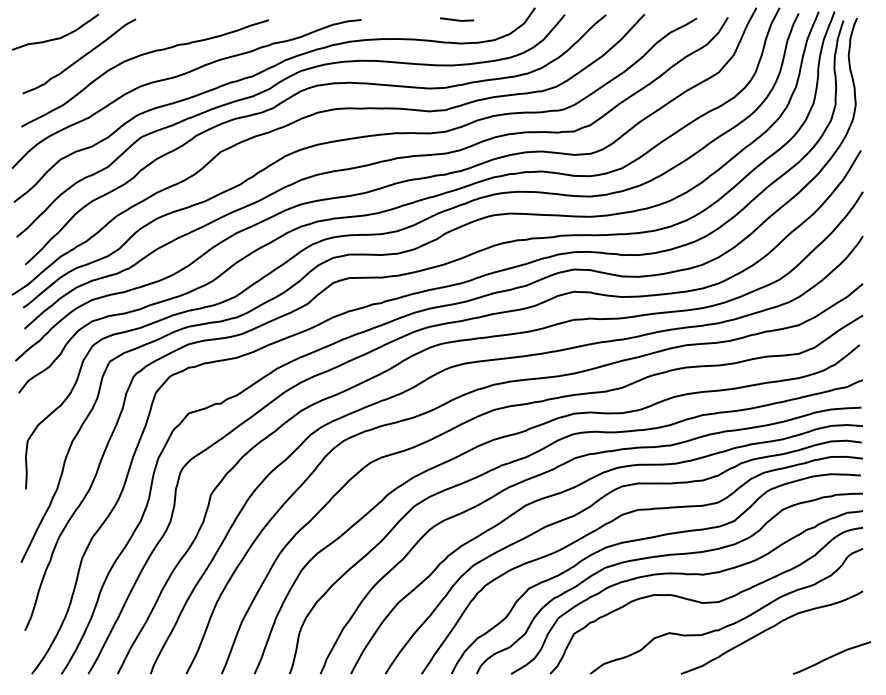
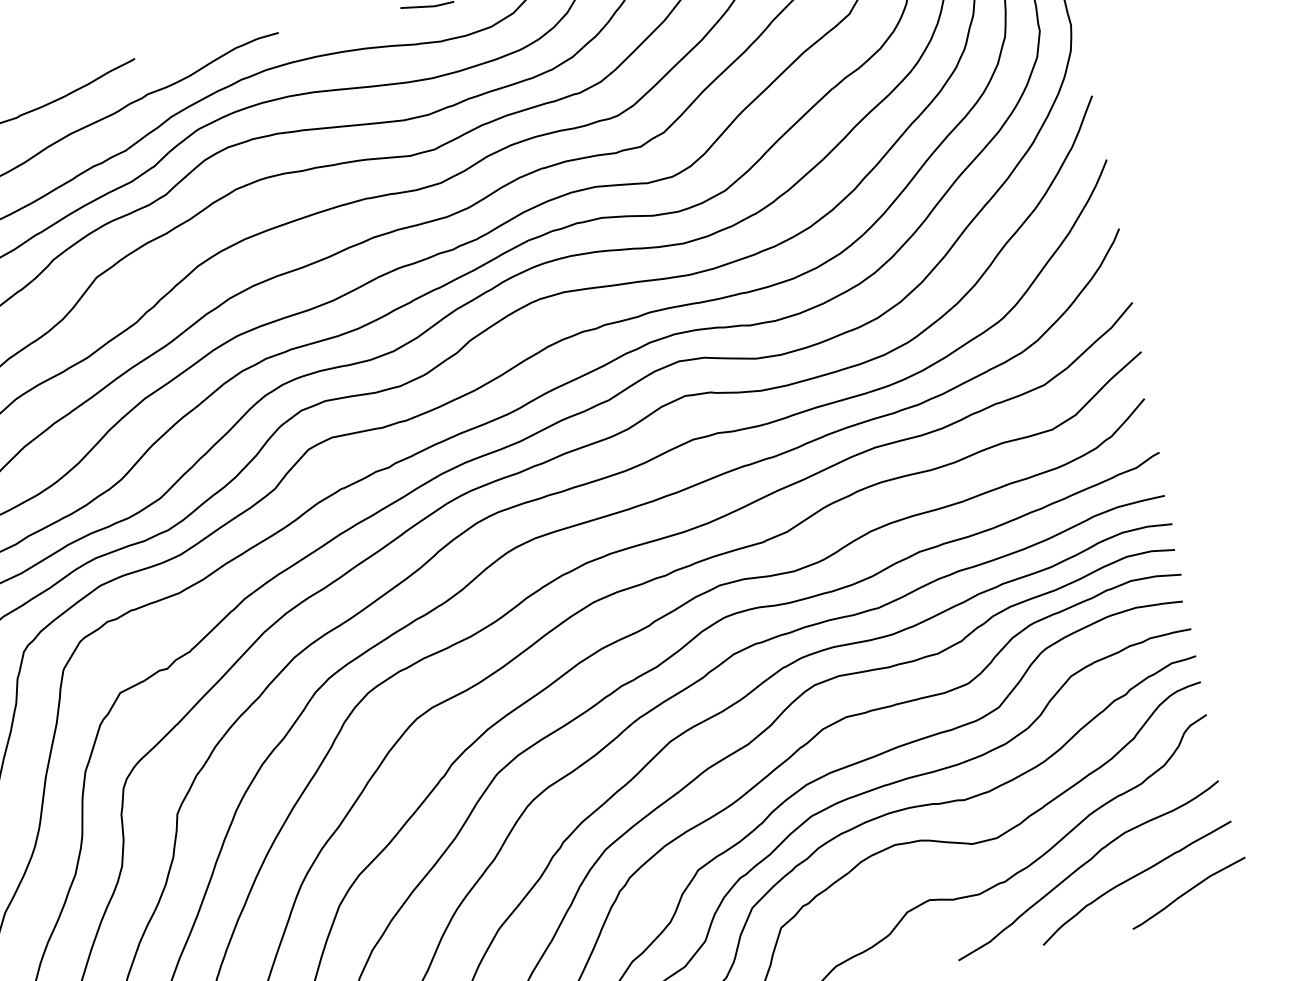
curve: (800, 642) -> (1135, 878), added

